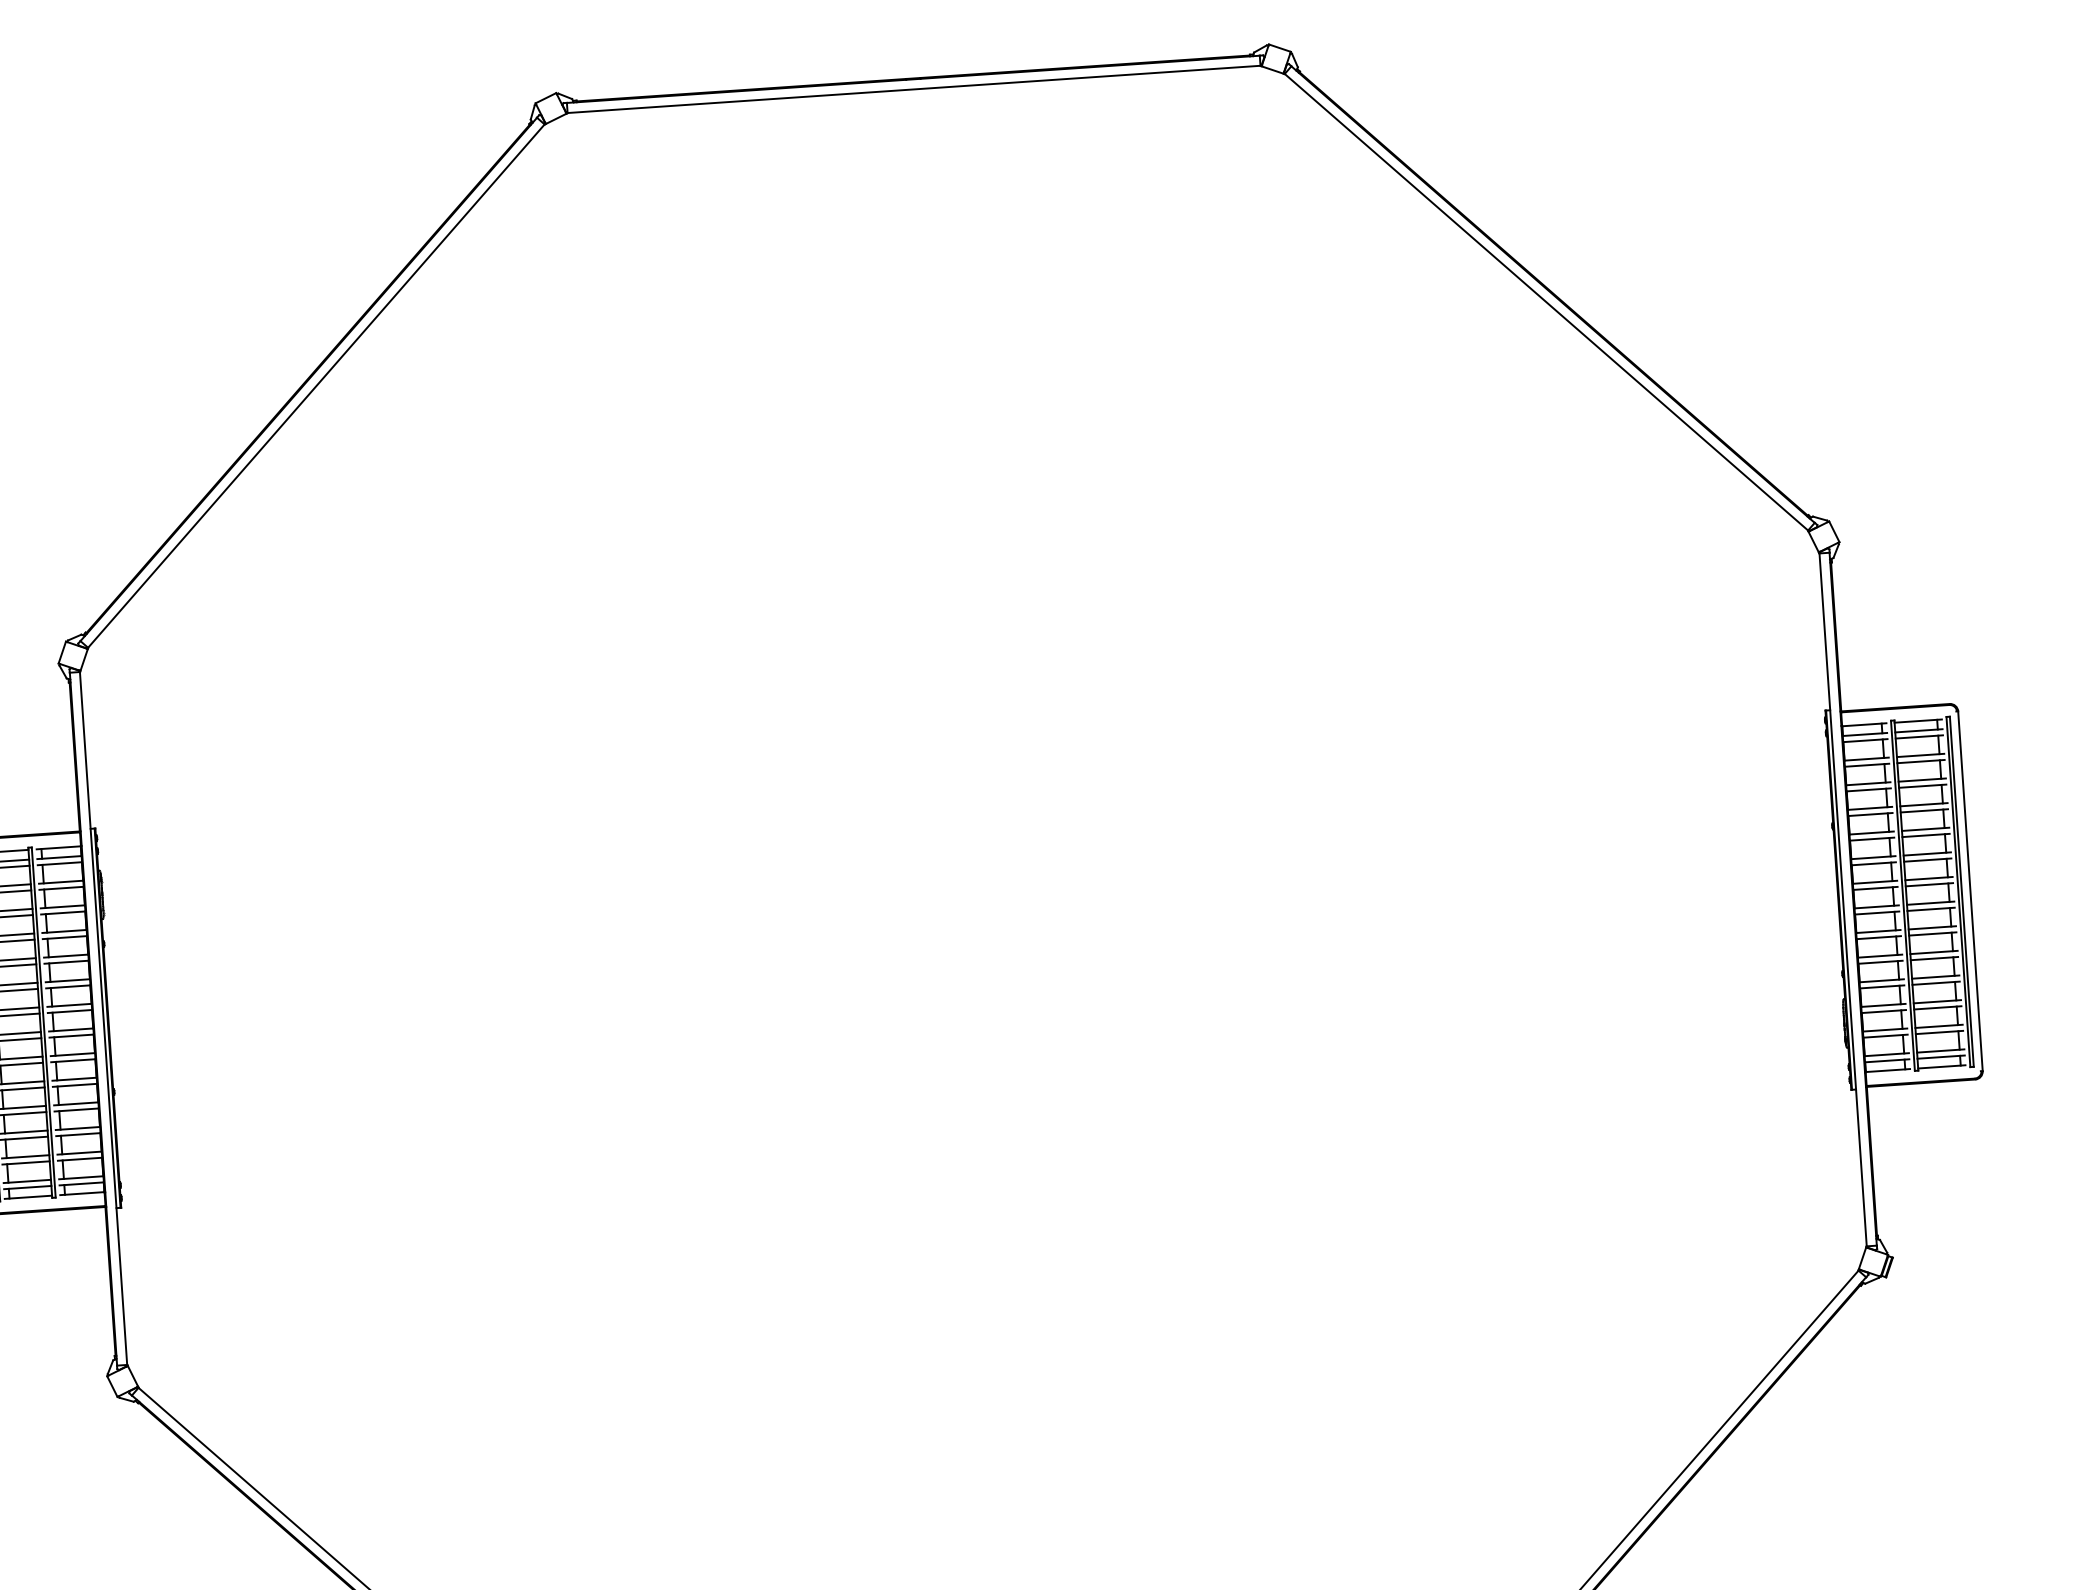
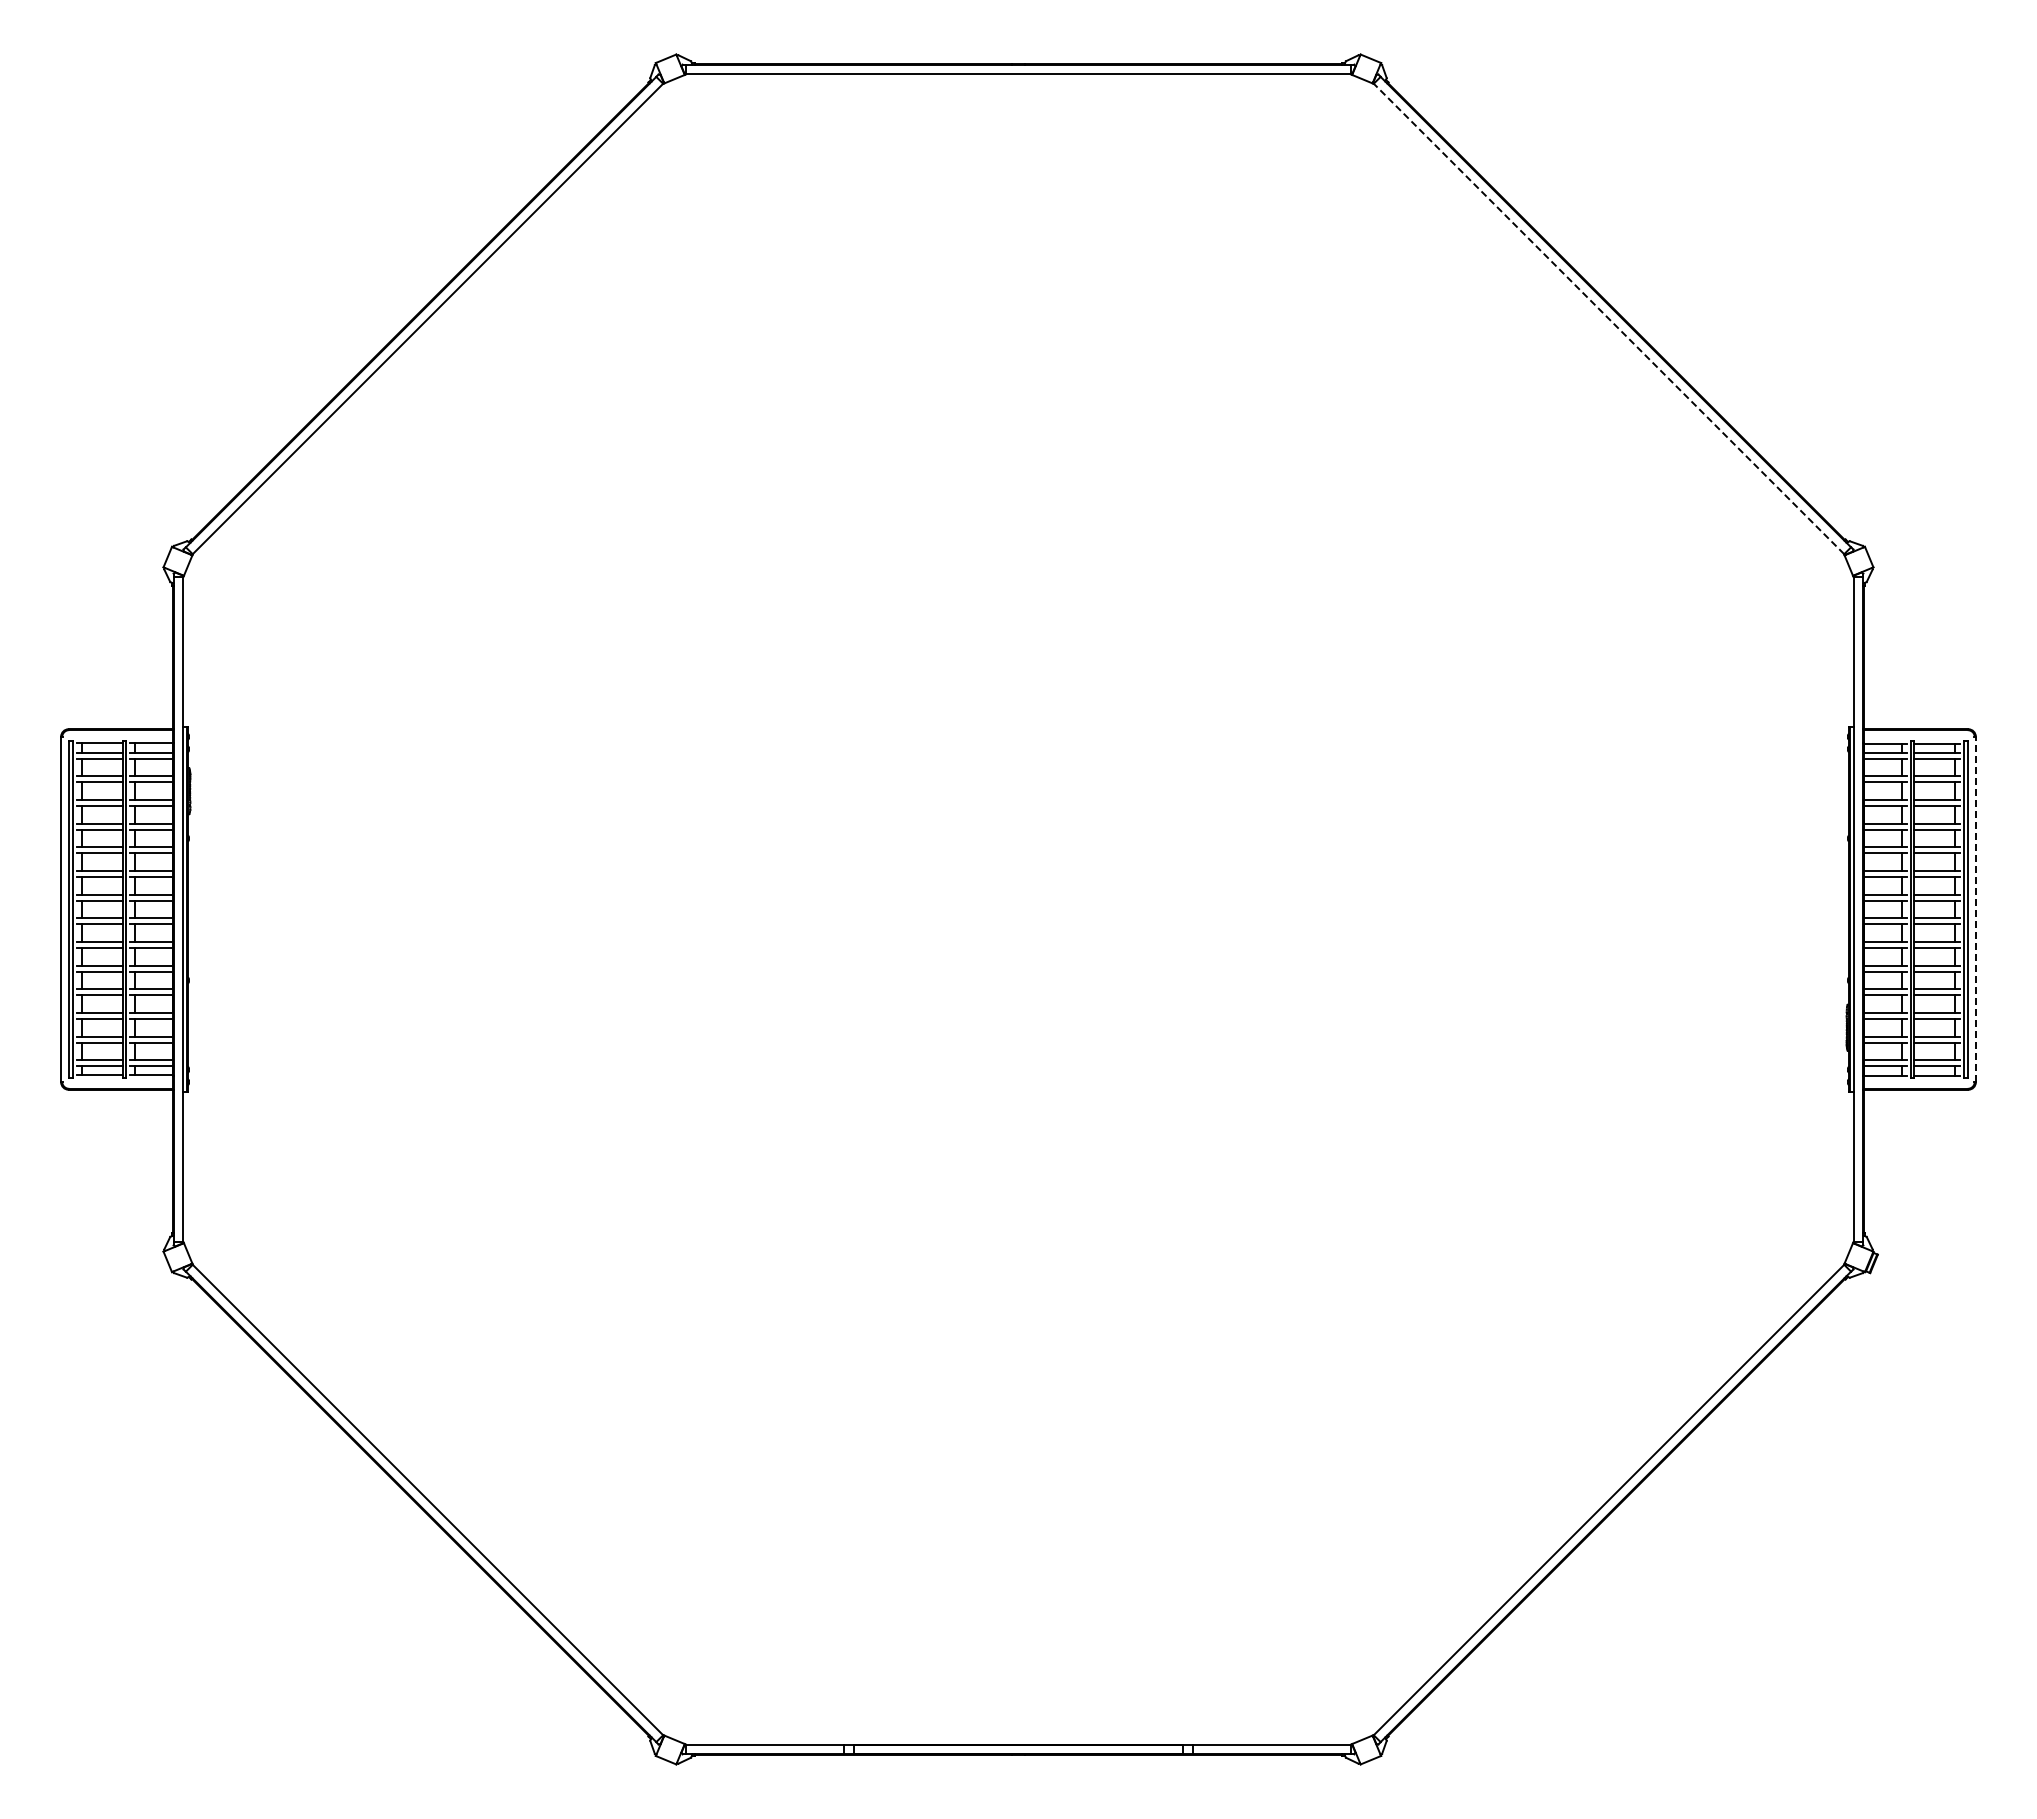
line: (1546, 301) -> (1609, 318), solid -> dashed
line: (1970, 891) -> (1975, 909), solid -> dashed

